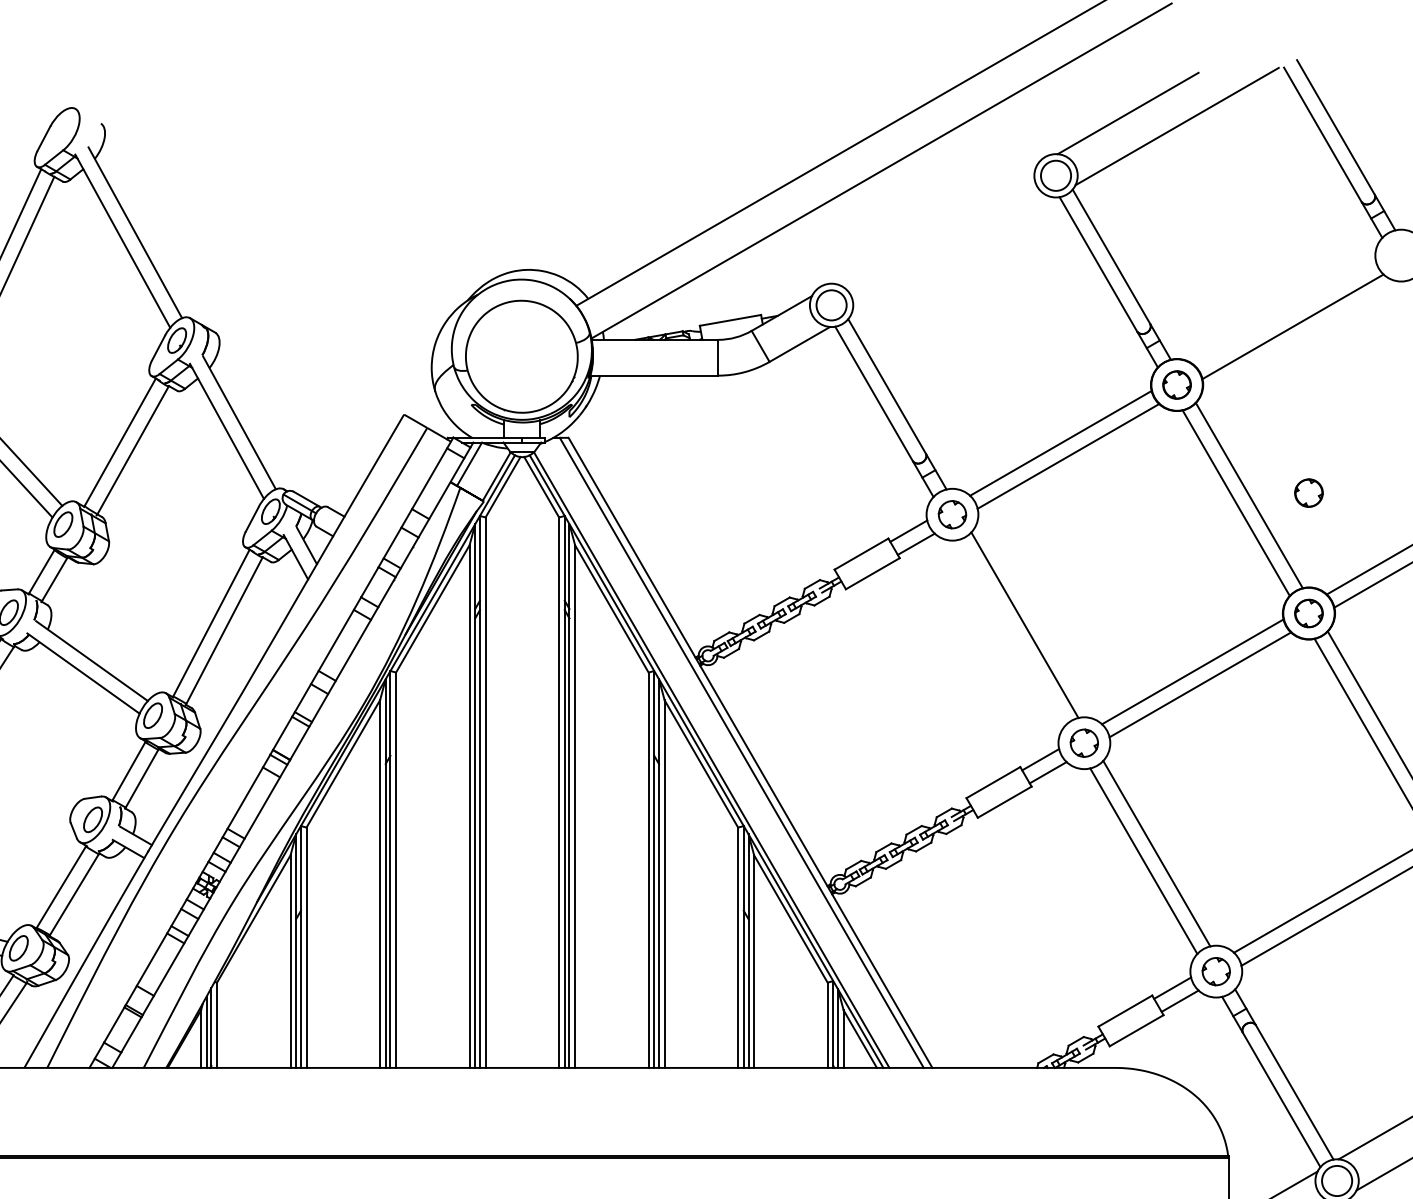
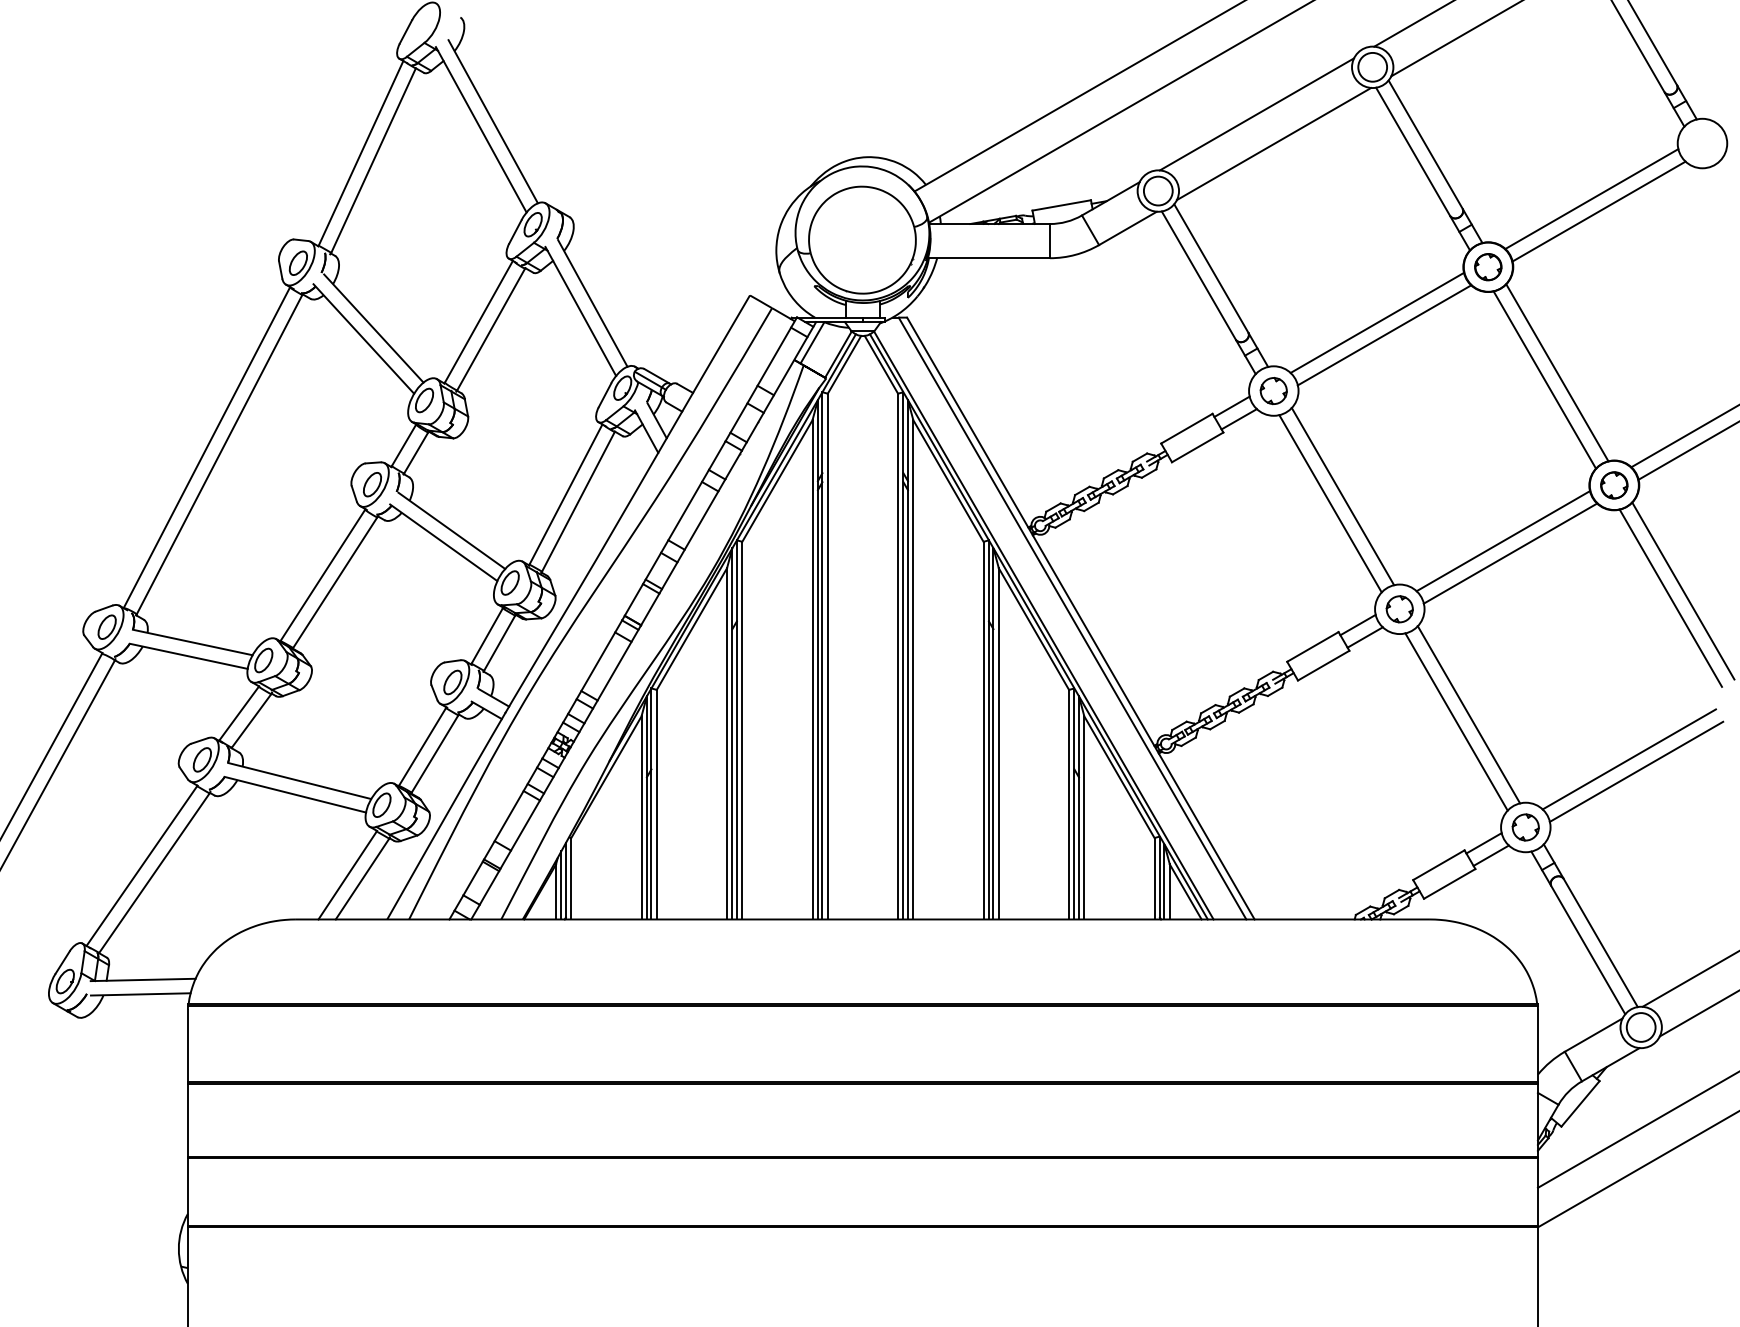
line: (934, 225) -> (1256, 114), added
line: (952, 256) -> (1273, 144), added
line: (1285, 313) -> (1591, 198), added
part: (1309, 493) -> (1614, 370), removed
line: (1011, 632) -> (1330, 503), added

